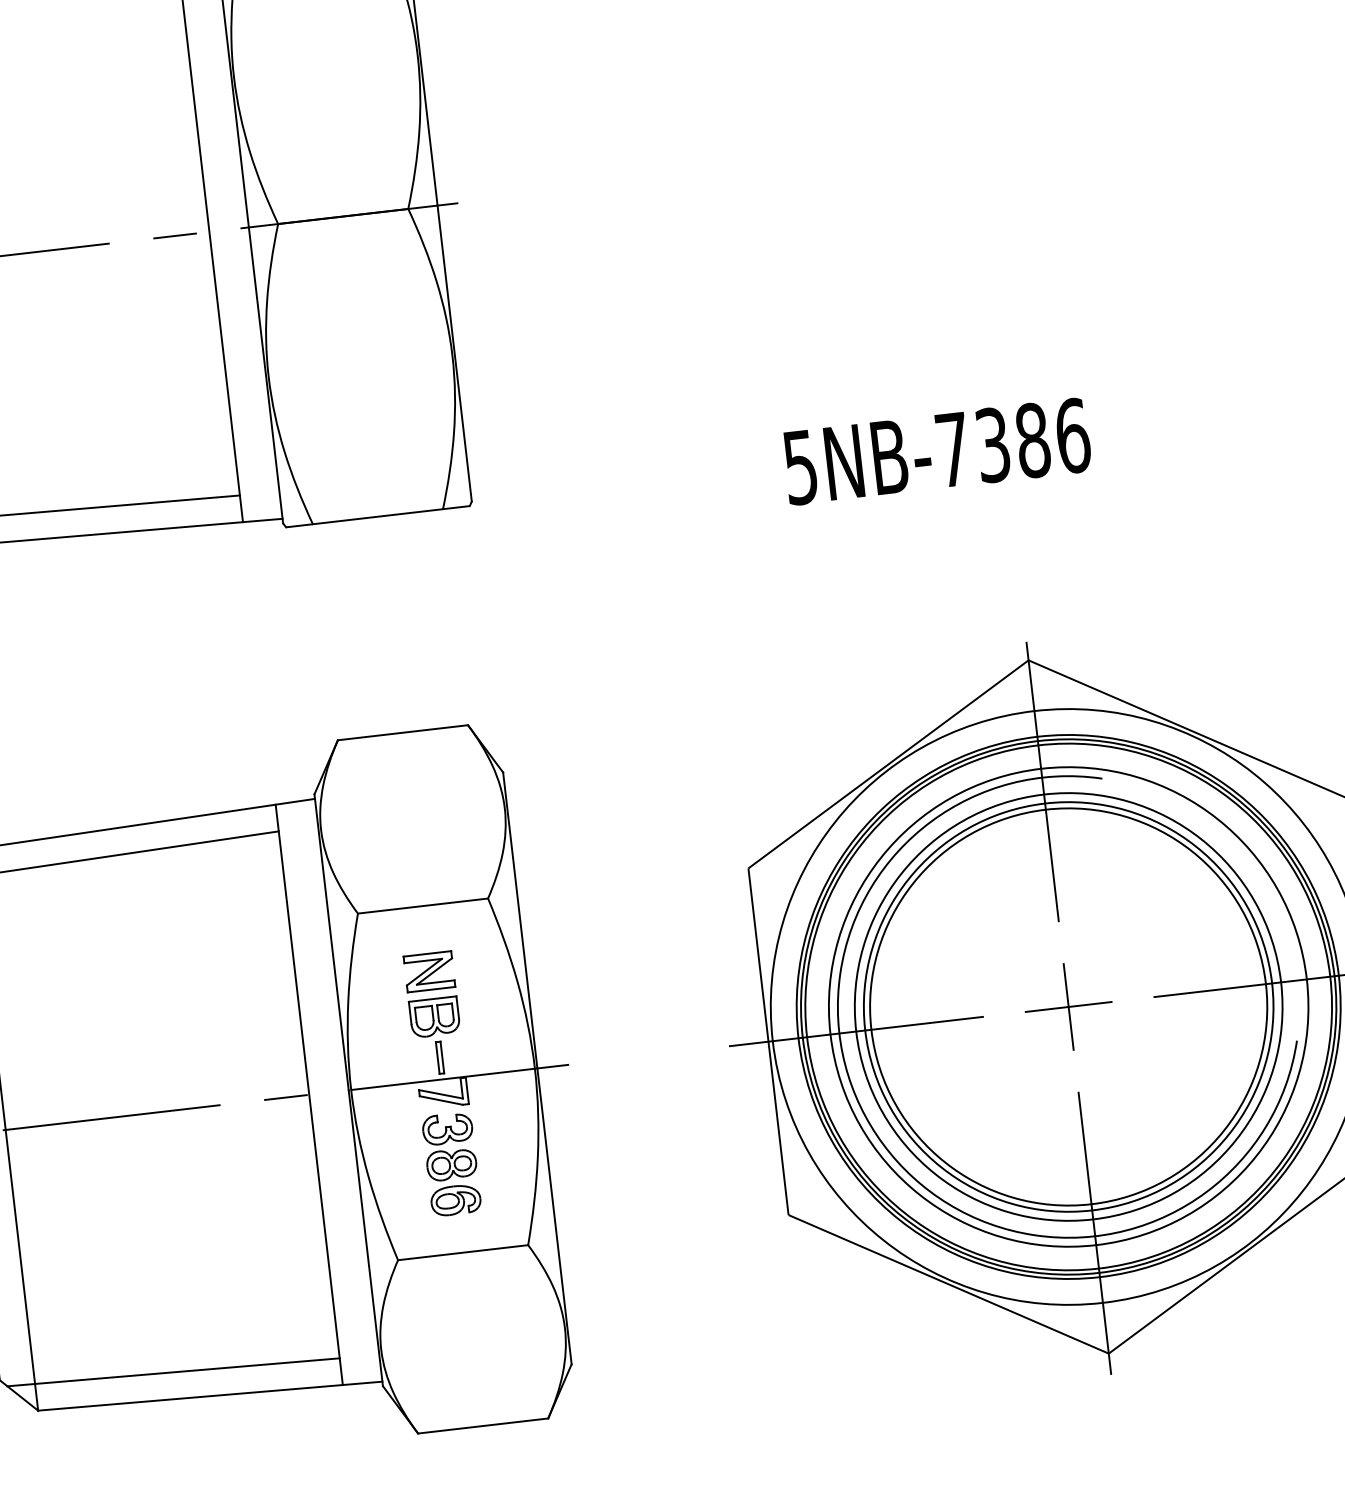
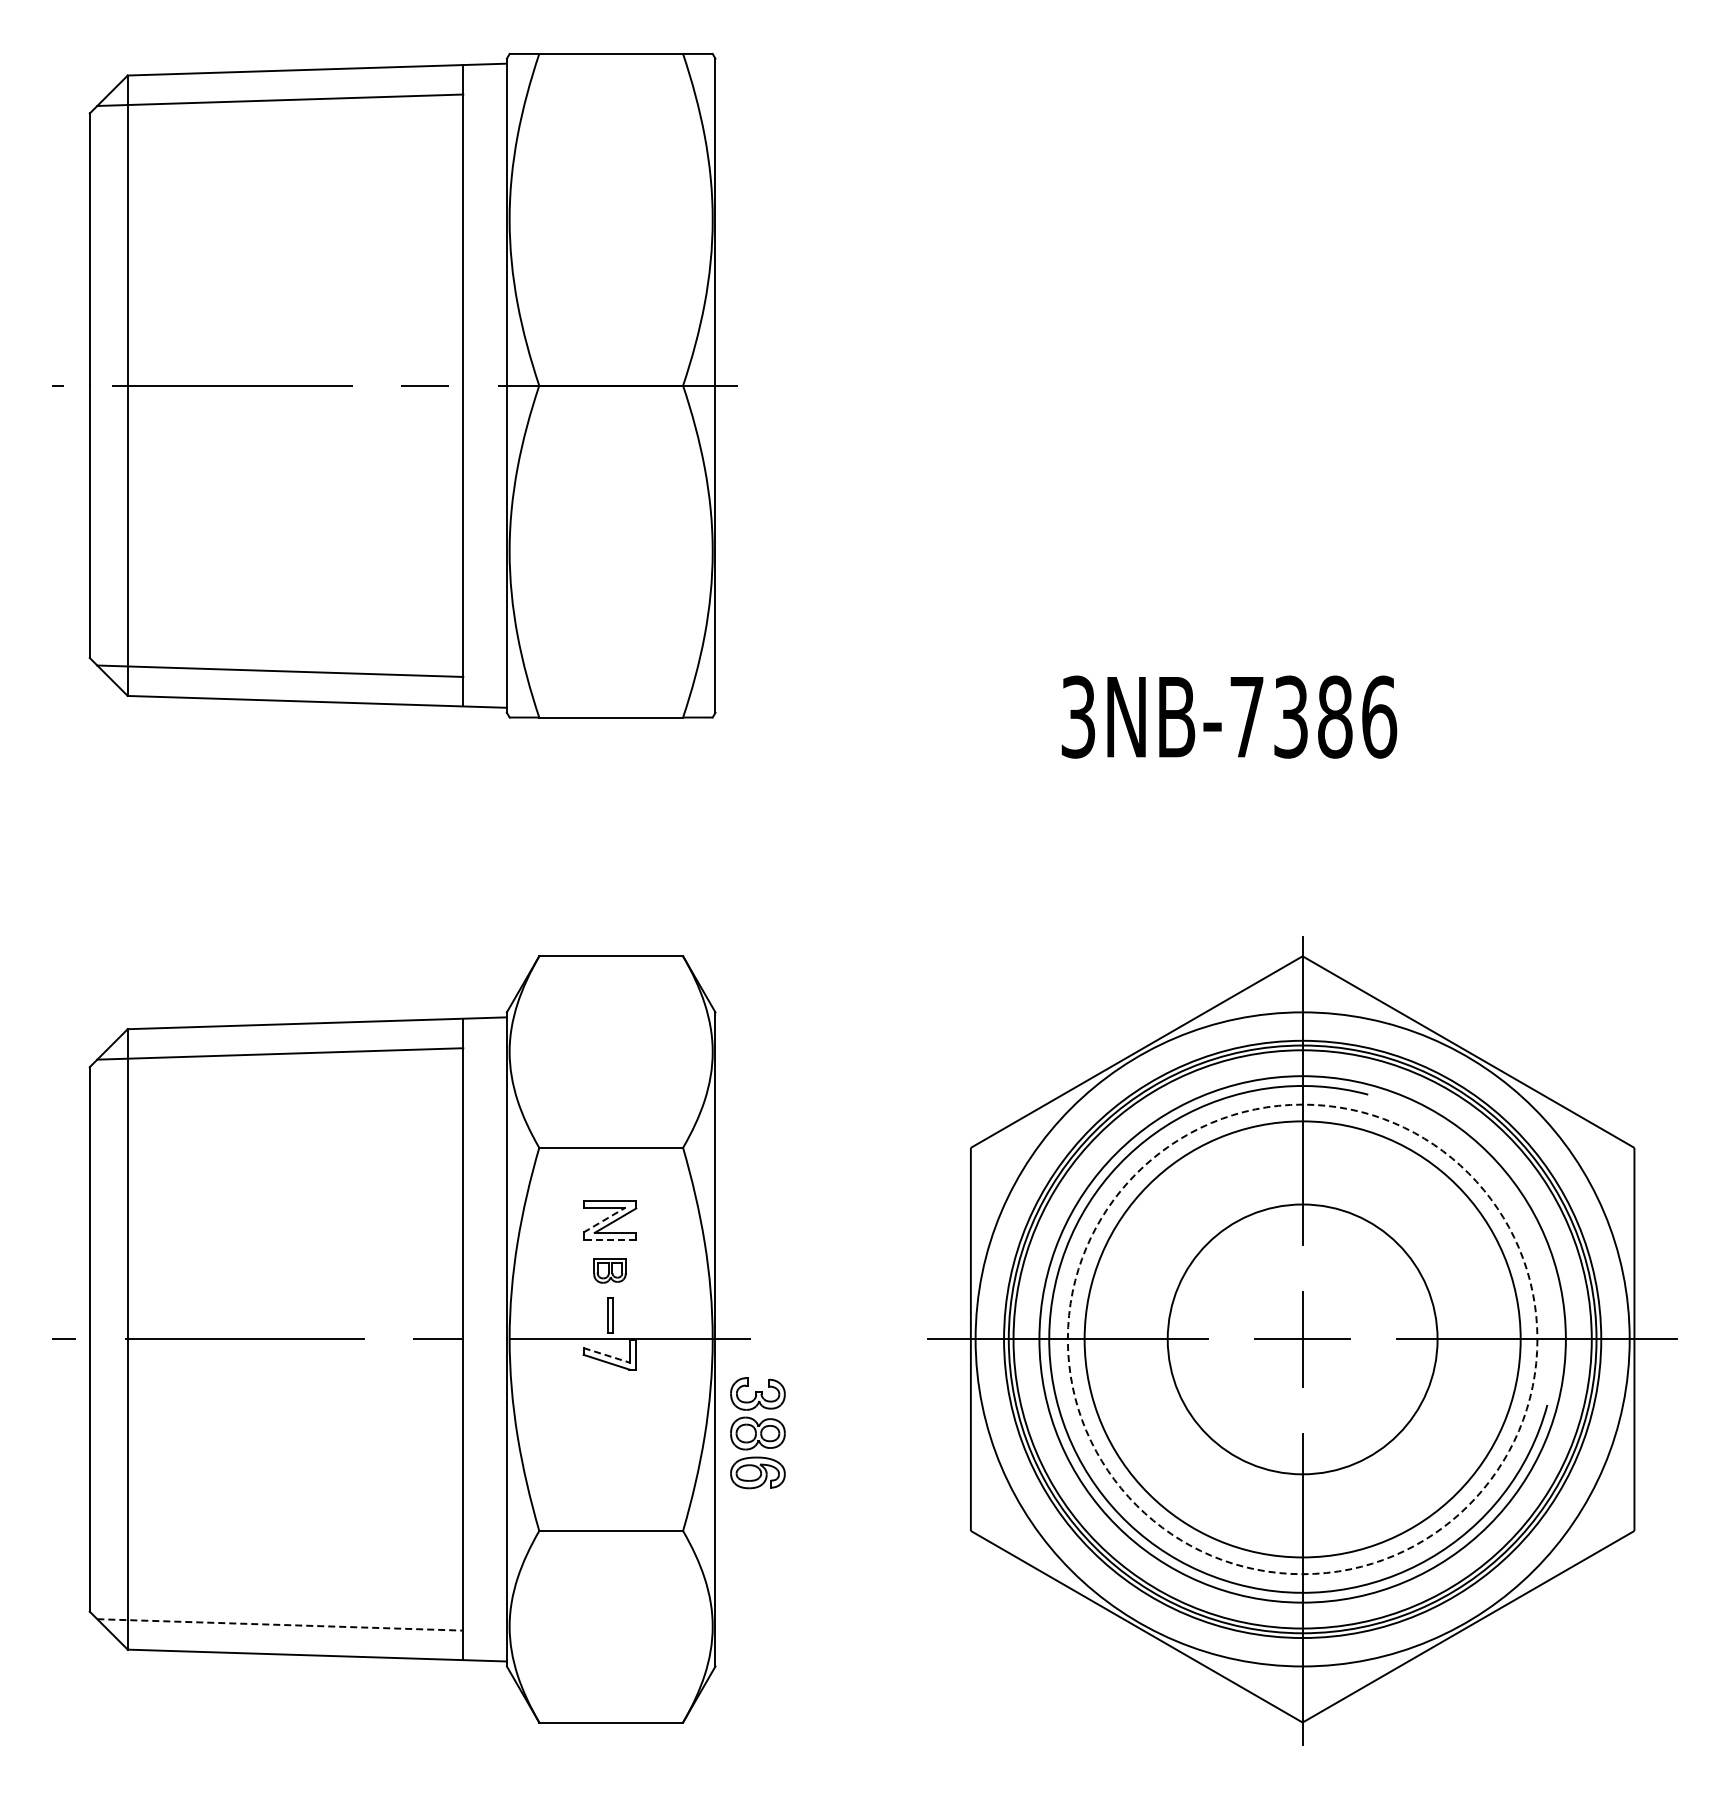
text: (800, 466) -> (1078, 716), 5NB-7386 -> 3NB-7386
line: (424, 971) -> (604, 1219), solid -> dashed
line: (431, 990) -> (609, 1240), solid -> dashed
circle: (1068, 1007) -> (1302, 1339), size x0.6
circle: (1068, 1007) -> (1302, 1339), solid -> dashed
part: (434, 1017) -> (609, 1270), size x0.6
line: (441, 1094) -> (607, 1355), solid -> dashed
part: (451, 1164) -> (757, 1433), moved
line: (173, 1371) -> (280, 1624), solid -> dashed

